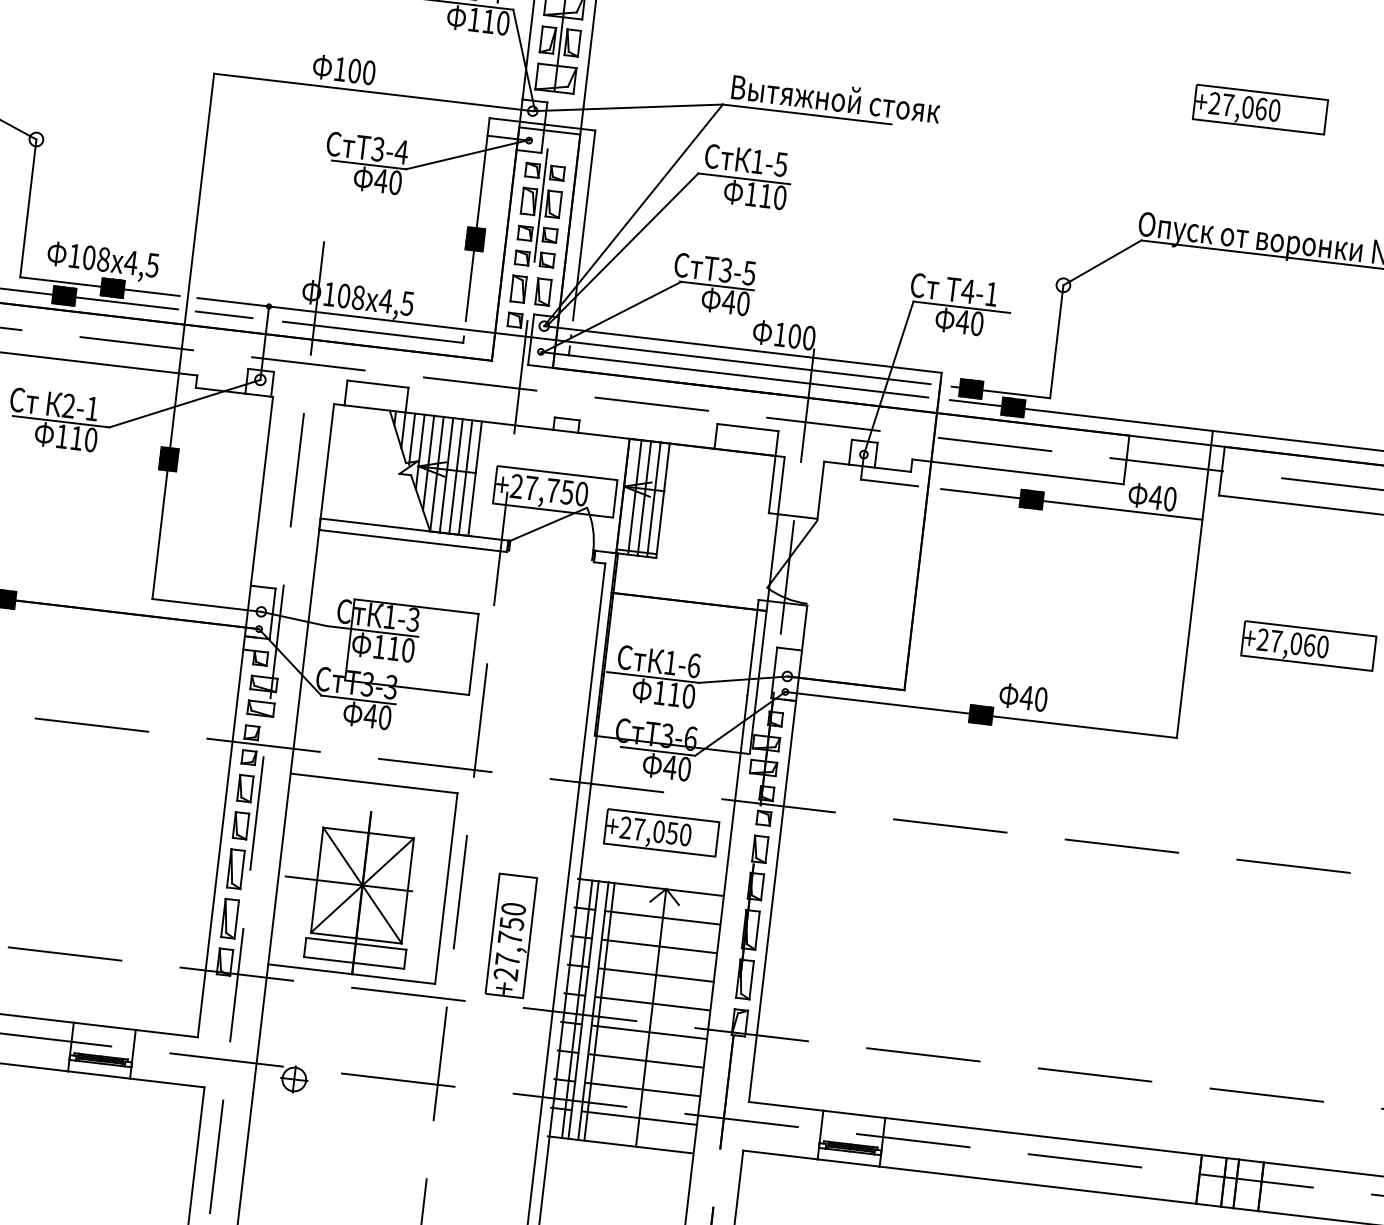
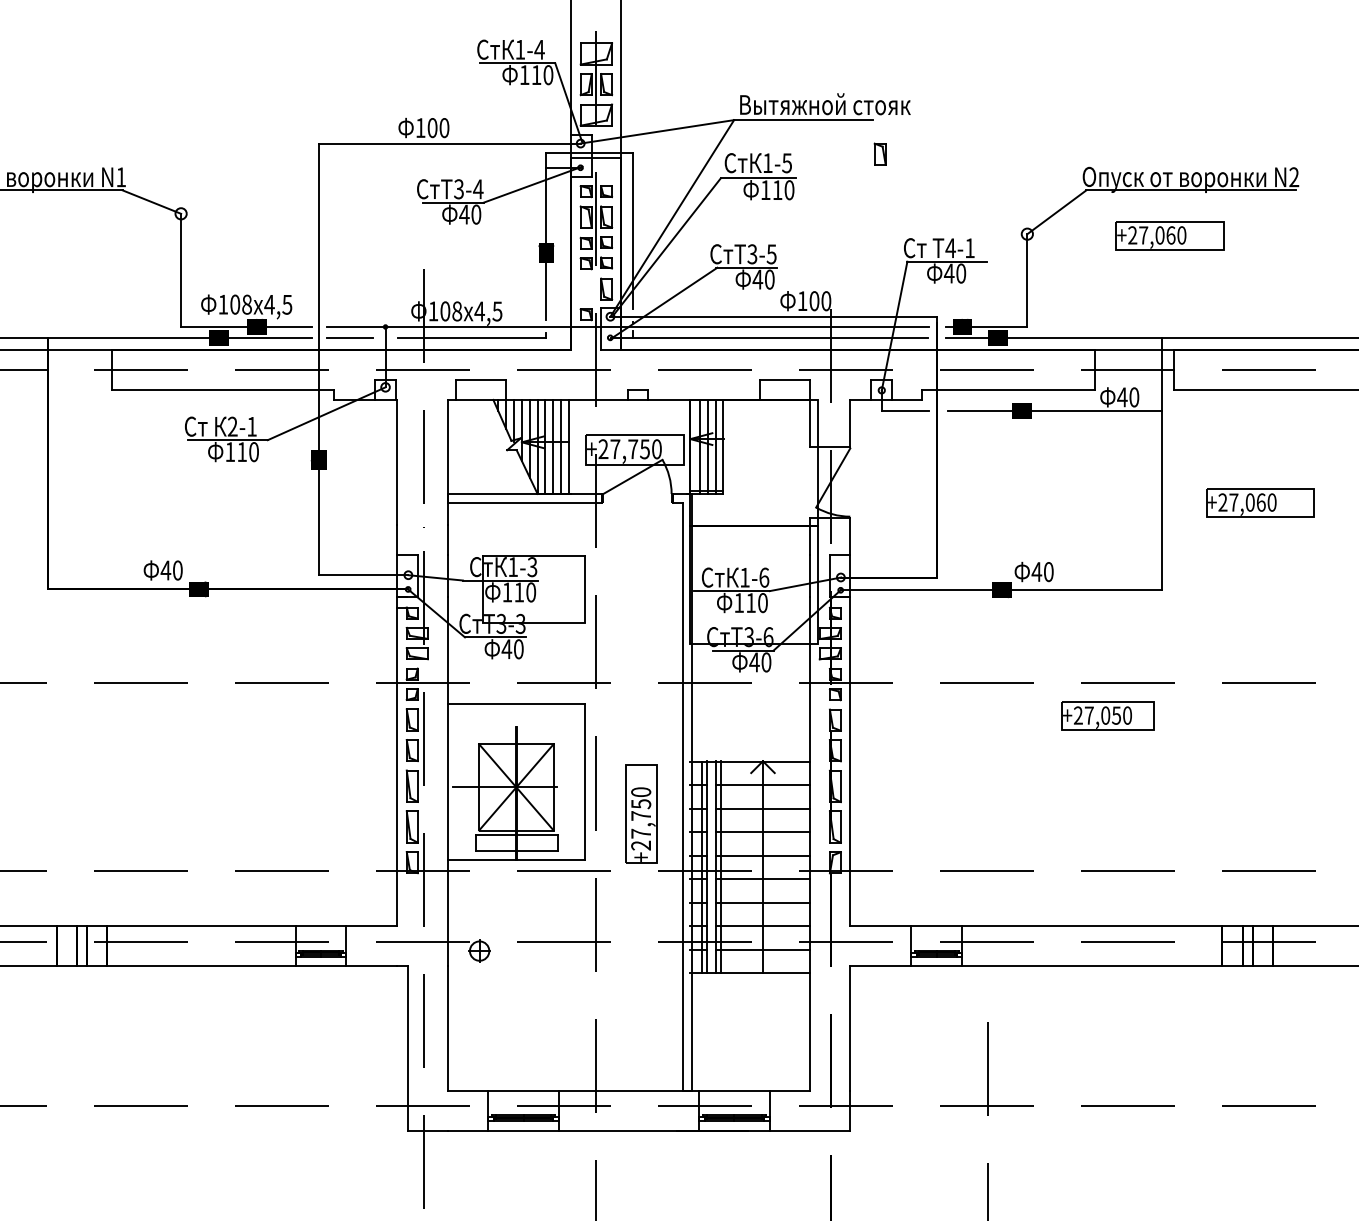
part: (1259, 108) -> (1169, 235), moved
part: (517, 288) -> (879, 153), moved
part: (661, 831) -> (1107, 715), moved

